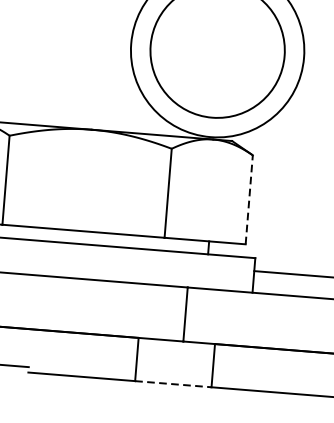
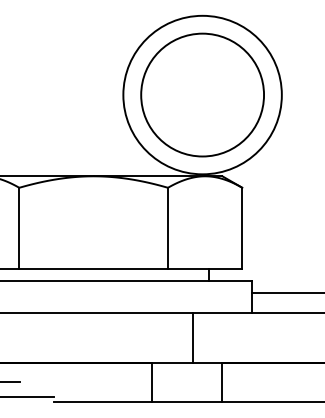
line: (249, 199) -> (242, 228), dashed -> solid
line: (174, 384) -> (187, 402), dashed -> solid

